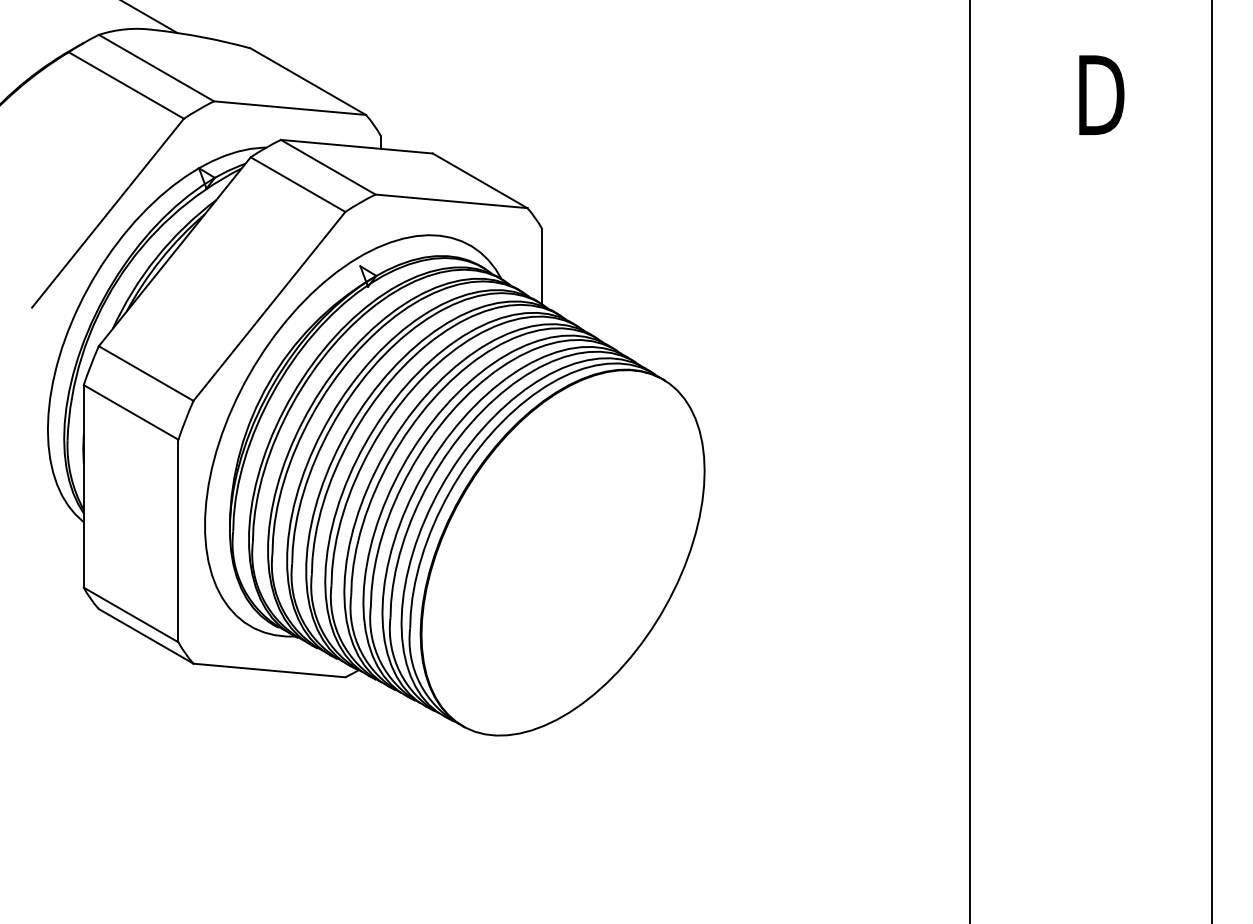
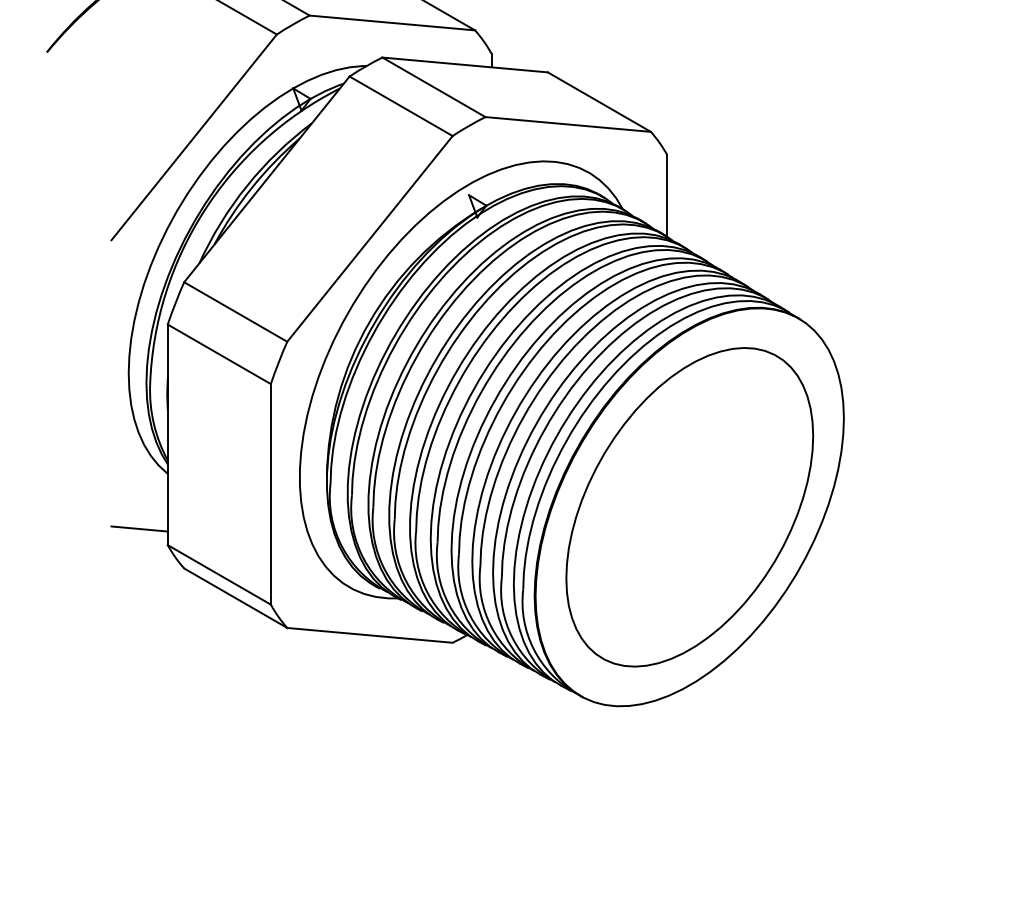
part: (562, 552) -> (689, 506), added
line: (57, 572) -> (139, 528), added

